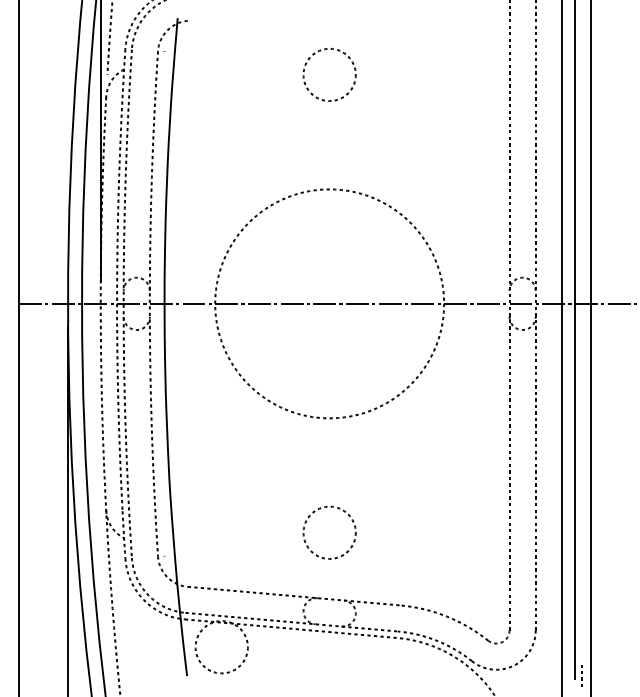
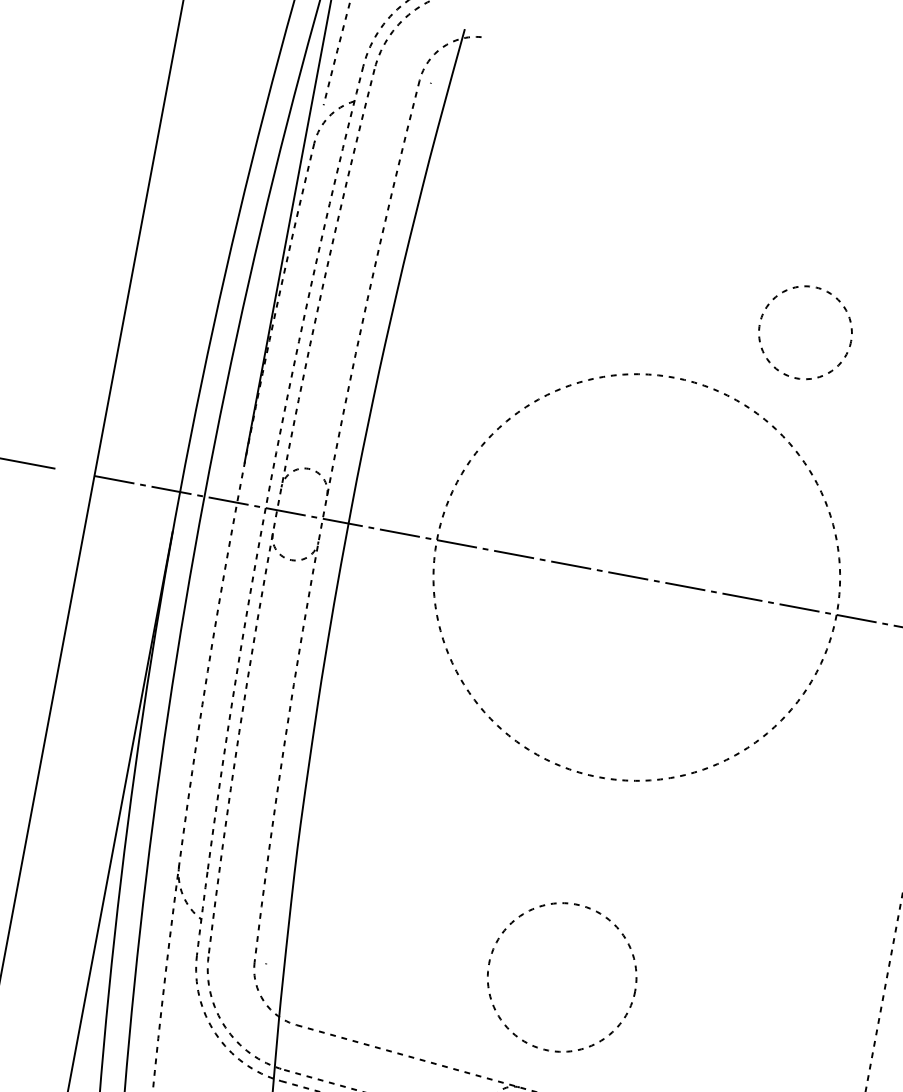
circle: (329, 74) -> (805, 331), moved
circle: (329, 532) -> (561, 976), size x1.6

